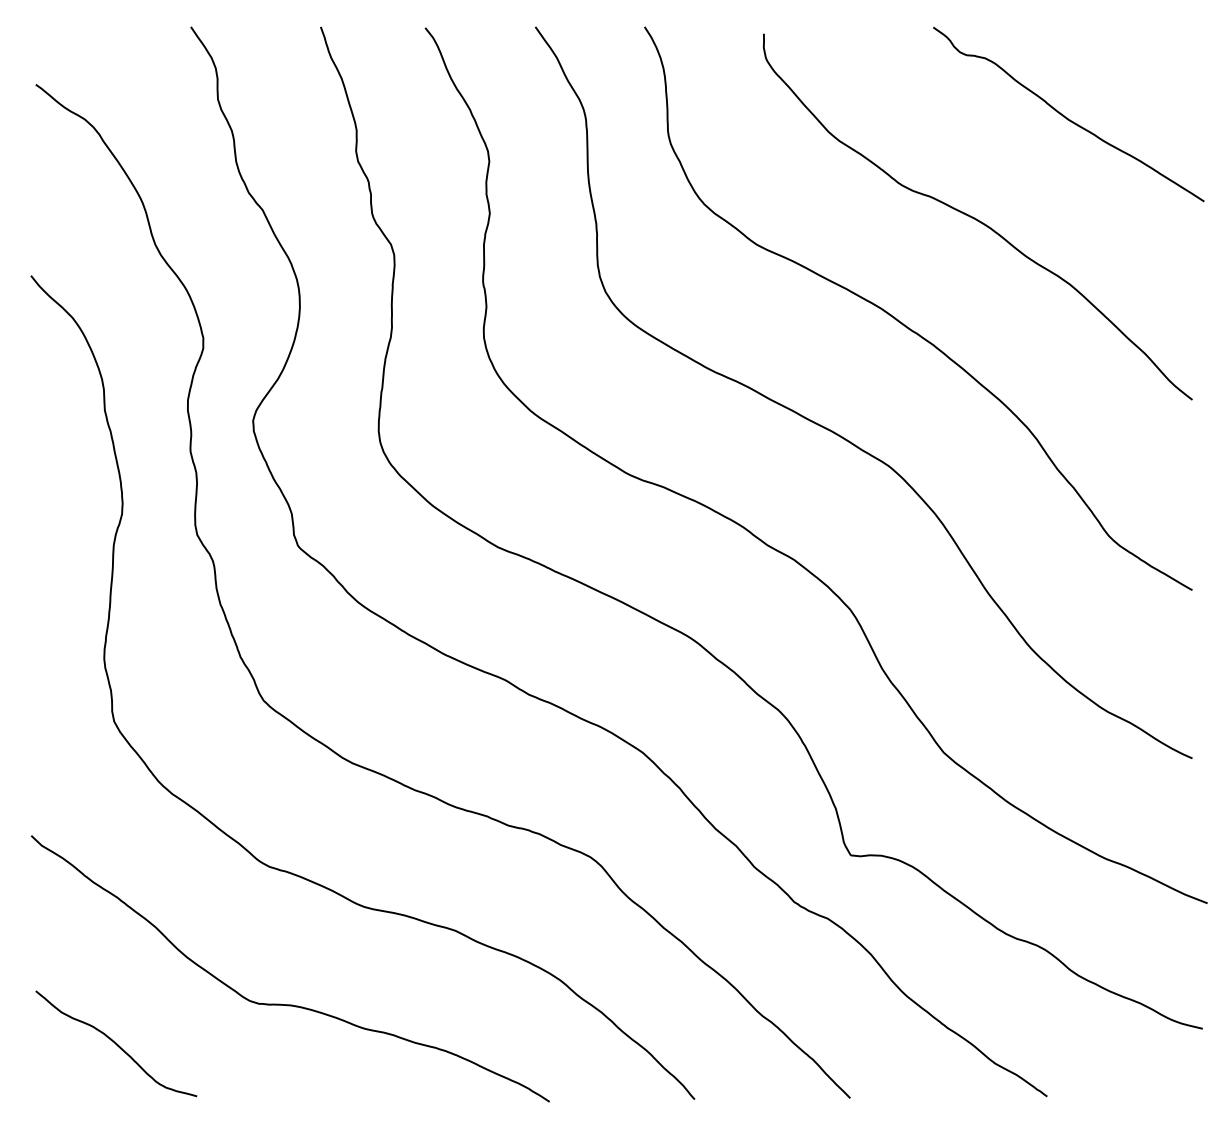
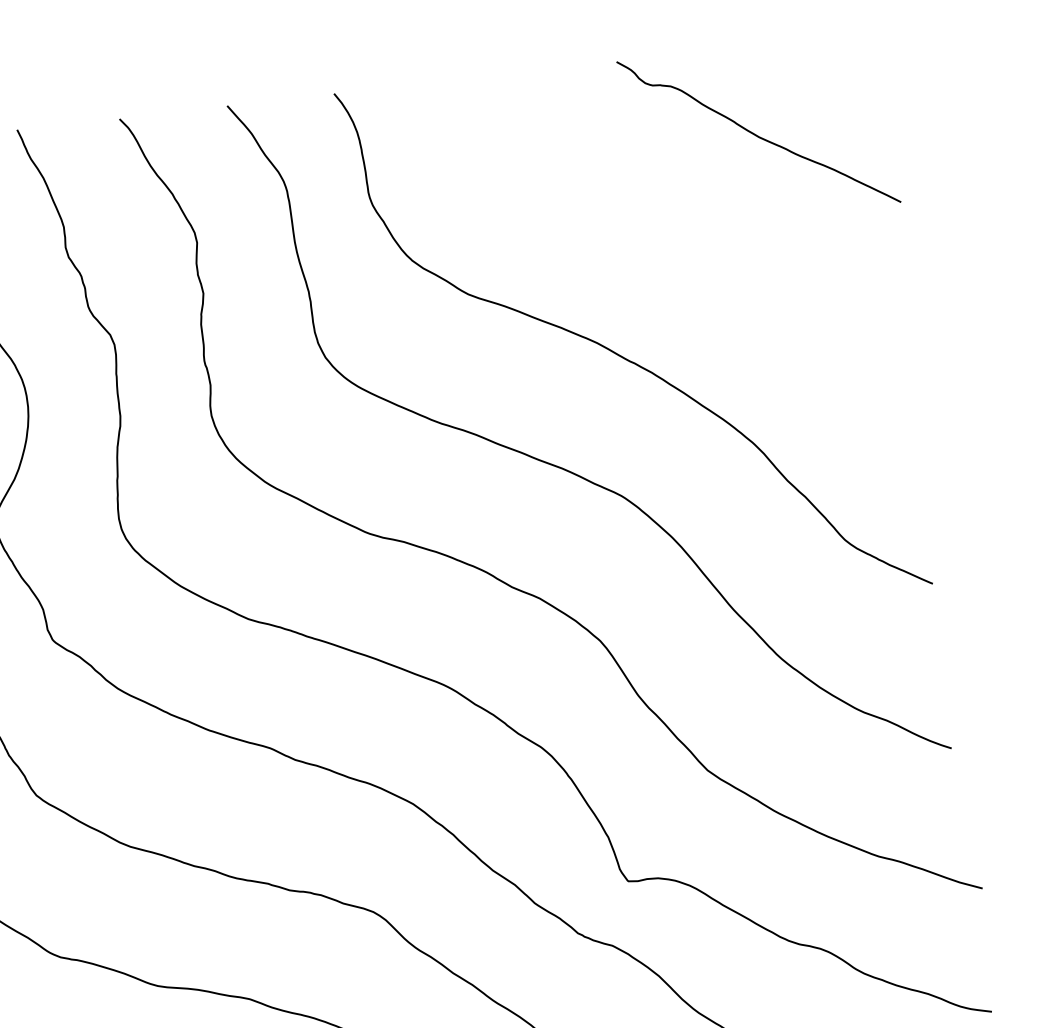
curve: (976, 218) -> (680, 244), removed

